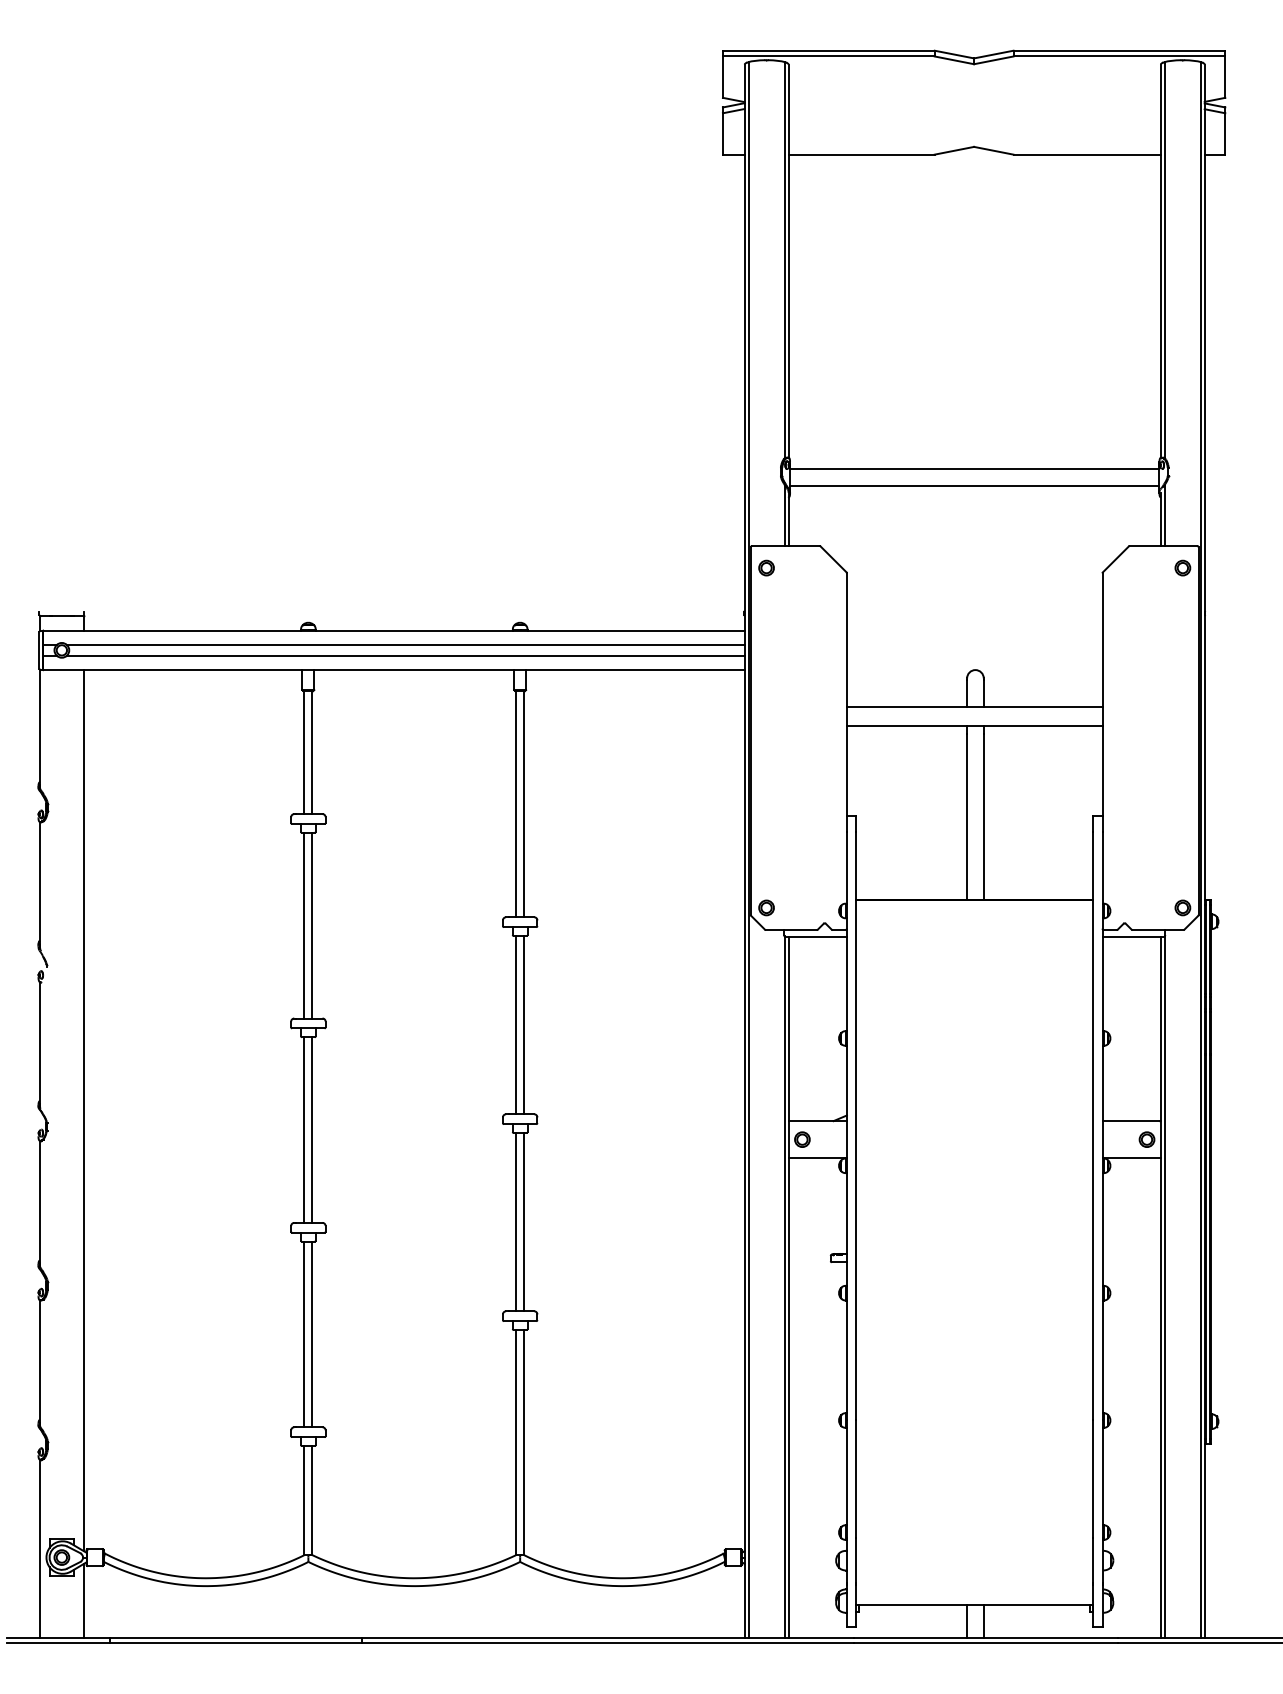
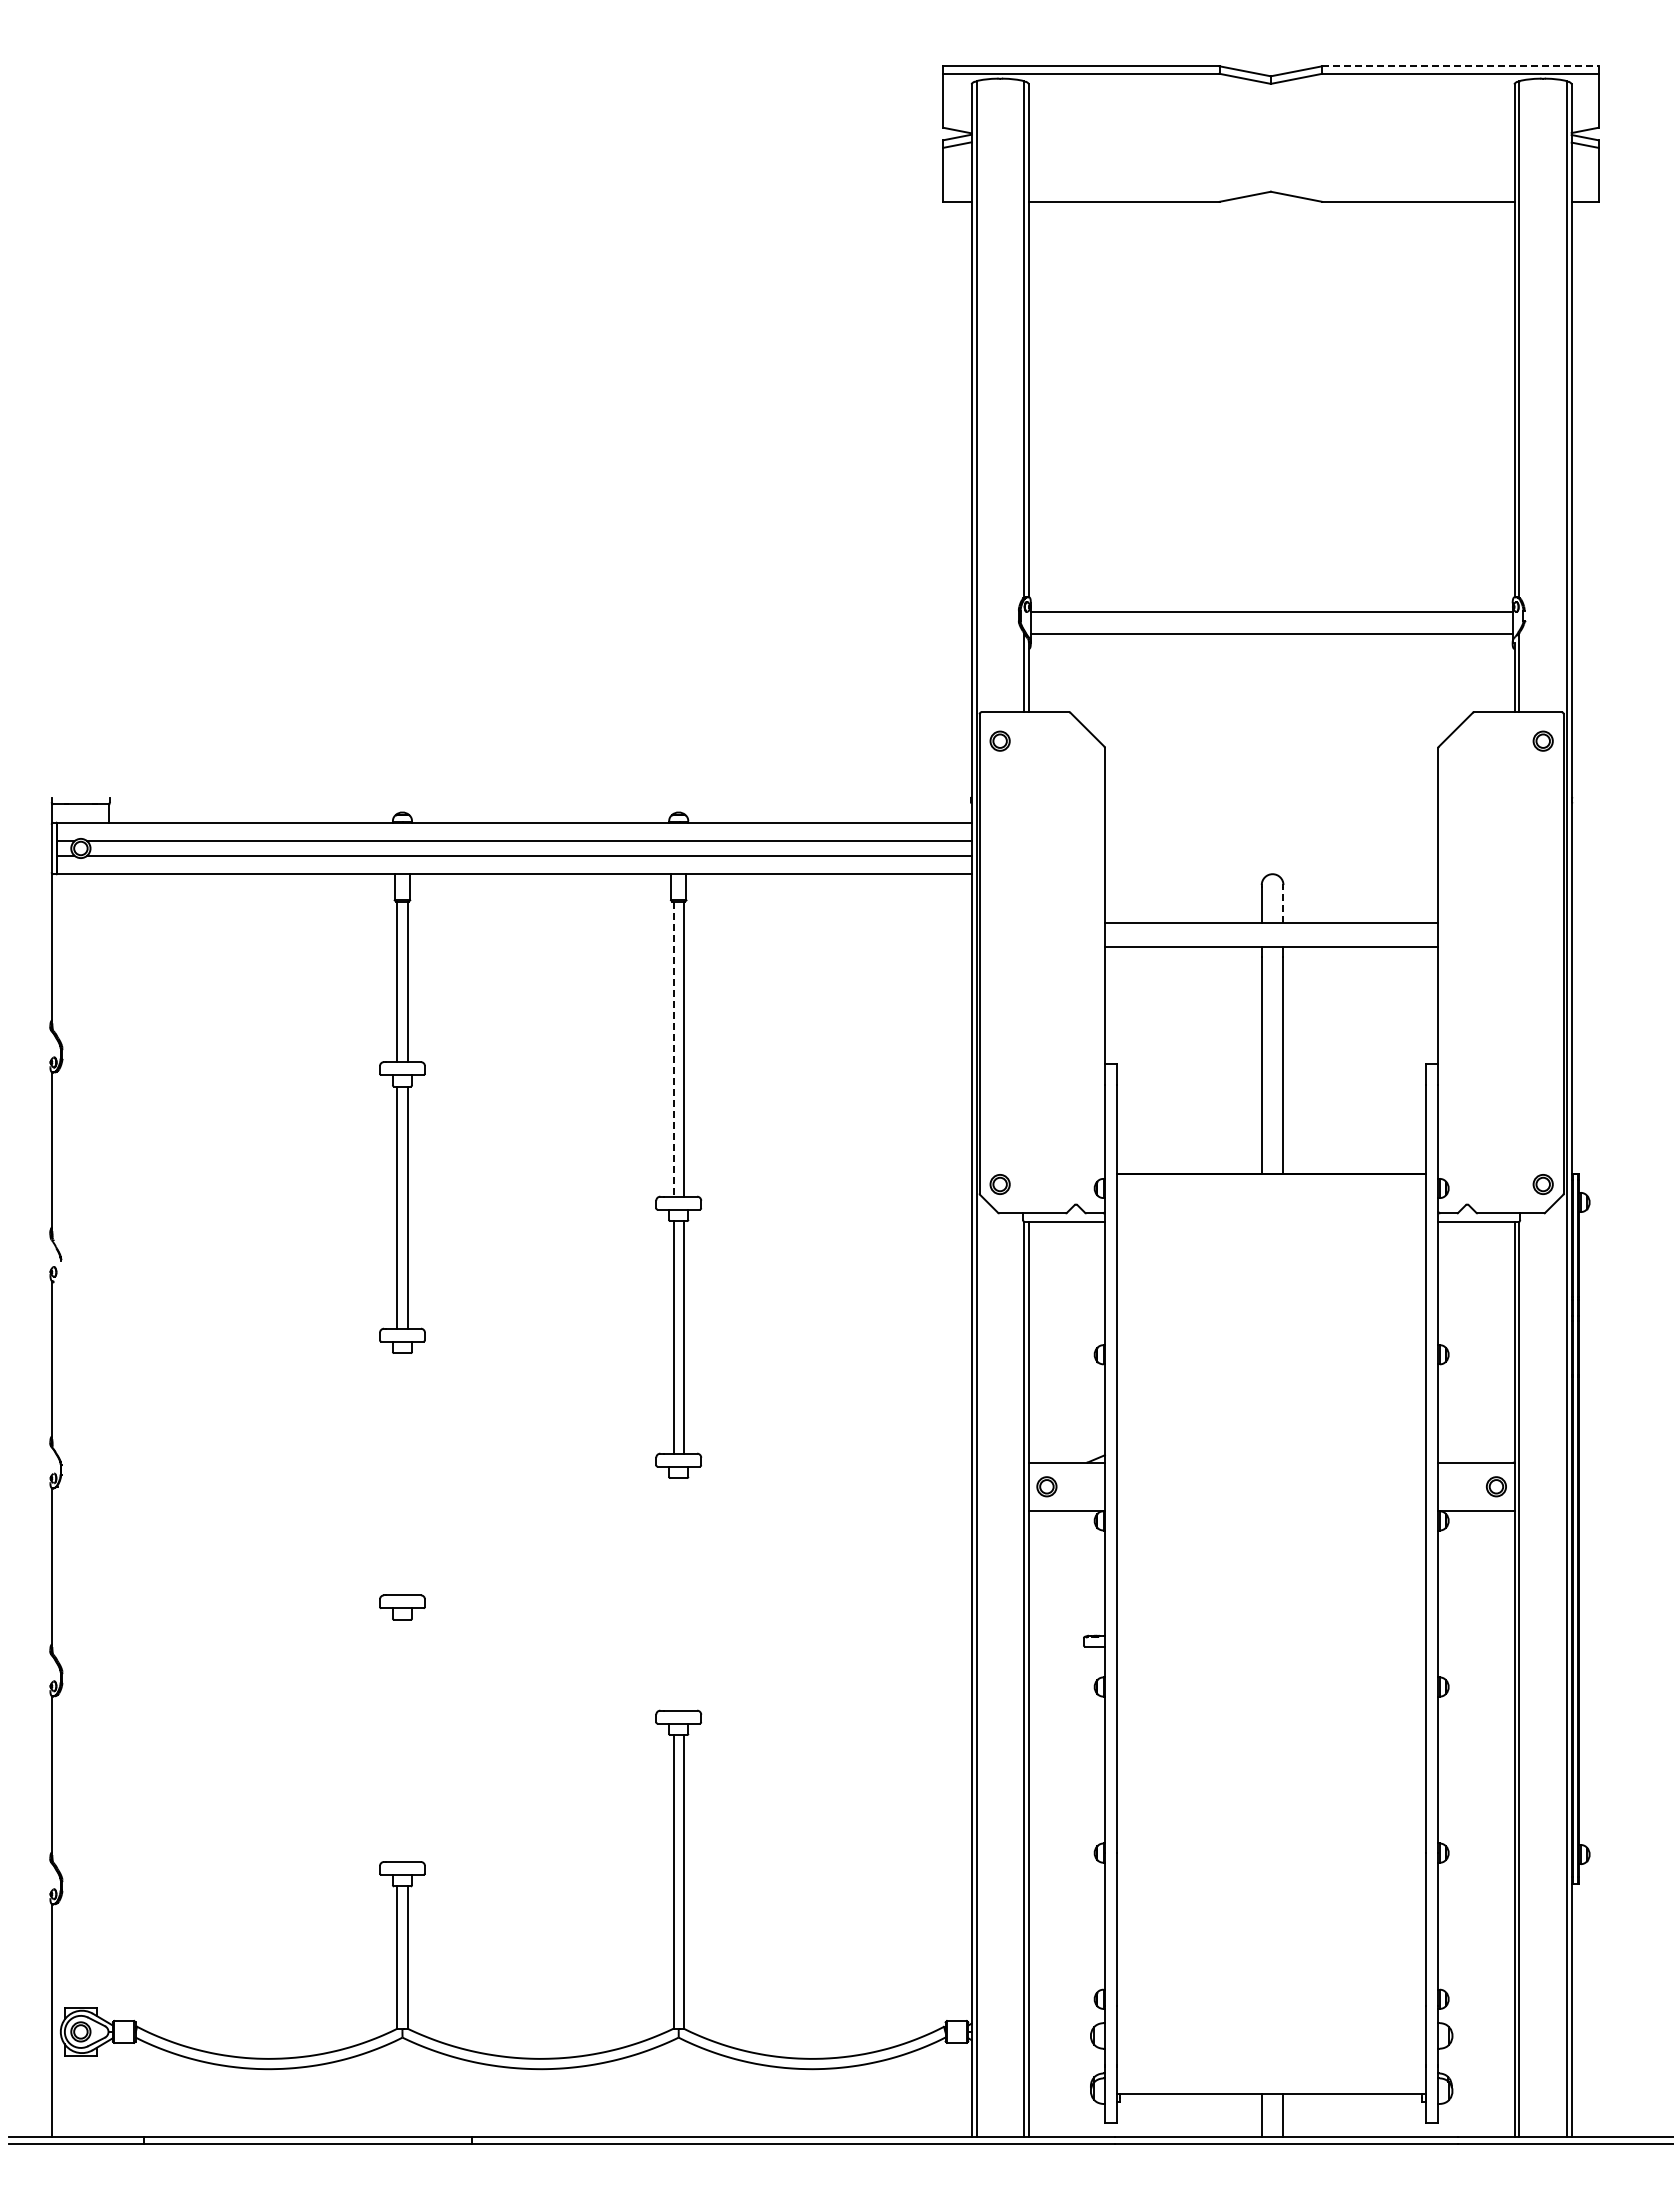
line: (1119, 50) -> (1460, 66), solid -> dashed
line: (983, 694) -> (1283, 905), solid -> dashed
line: (516, 804) -> (673, 1049), solid -> dashed
line: (83, 1110) -> (109, 1448), removed
line: (304, 1130) -> (397, 1474), removed
line: (312, 1130) -> (407, 1474), removed
line: (516, 1222) -> (673, 1594), removed
line: (523, 1222) -> (683, 1594), removed
line: (304, 1334) -> (397, 1740), removed
line: (312, 1334) -> (407, 1740), removed
line: (83, 1600) -> (109, 2088), removed

